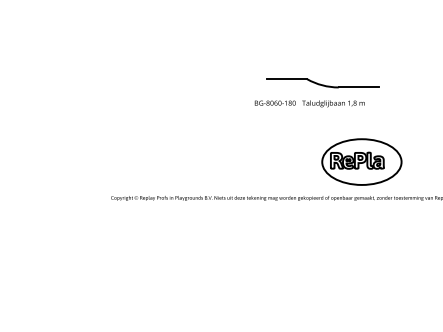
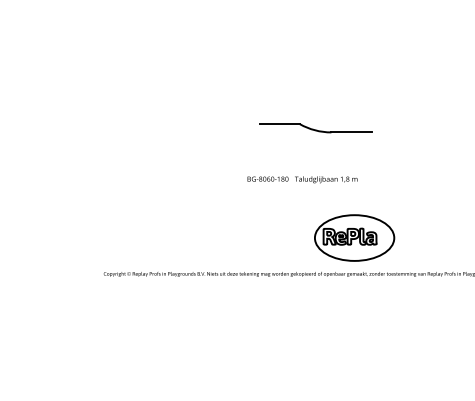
part: (322, 83) -> (315, 128), moved

